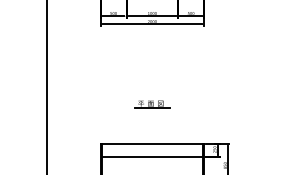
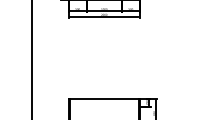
part: (151, 104) -> (103, 71), removed
line: (152, 156) -> (104, 107), removed

